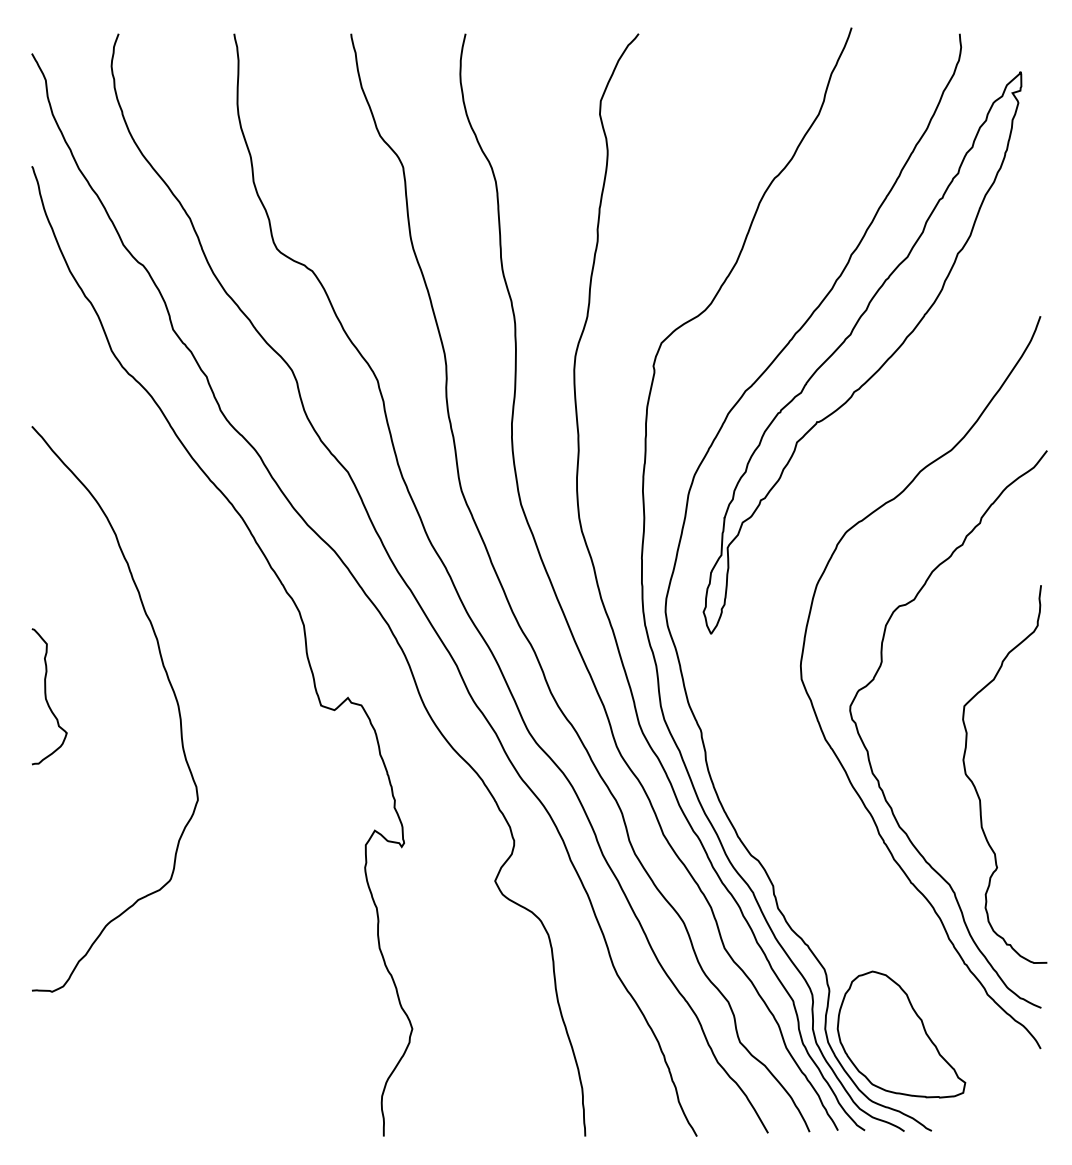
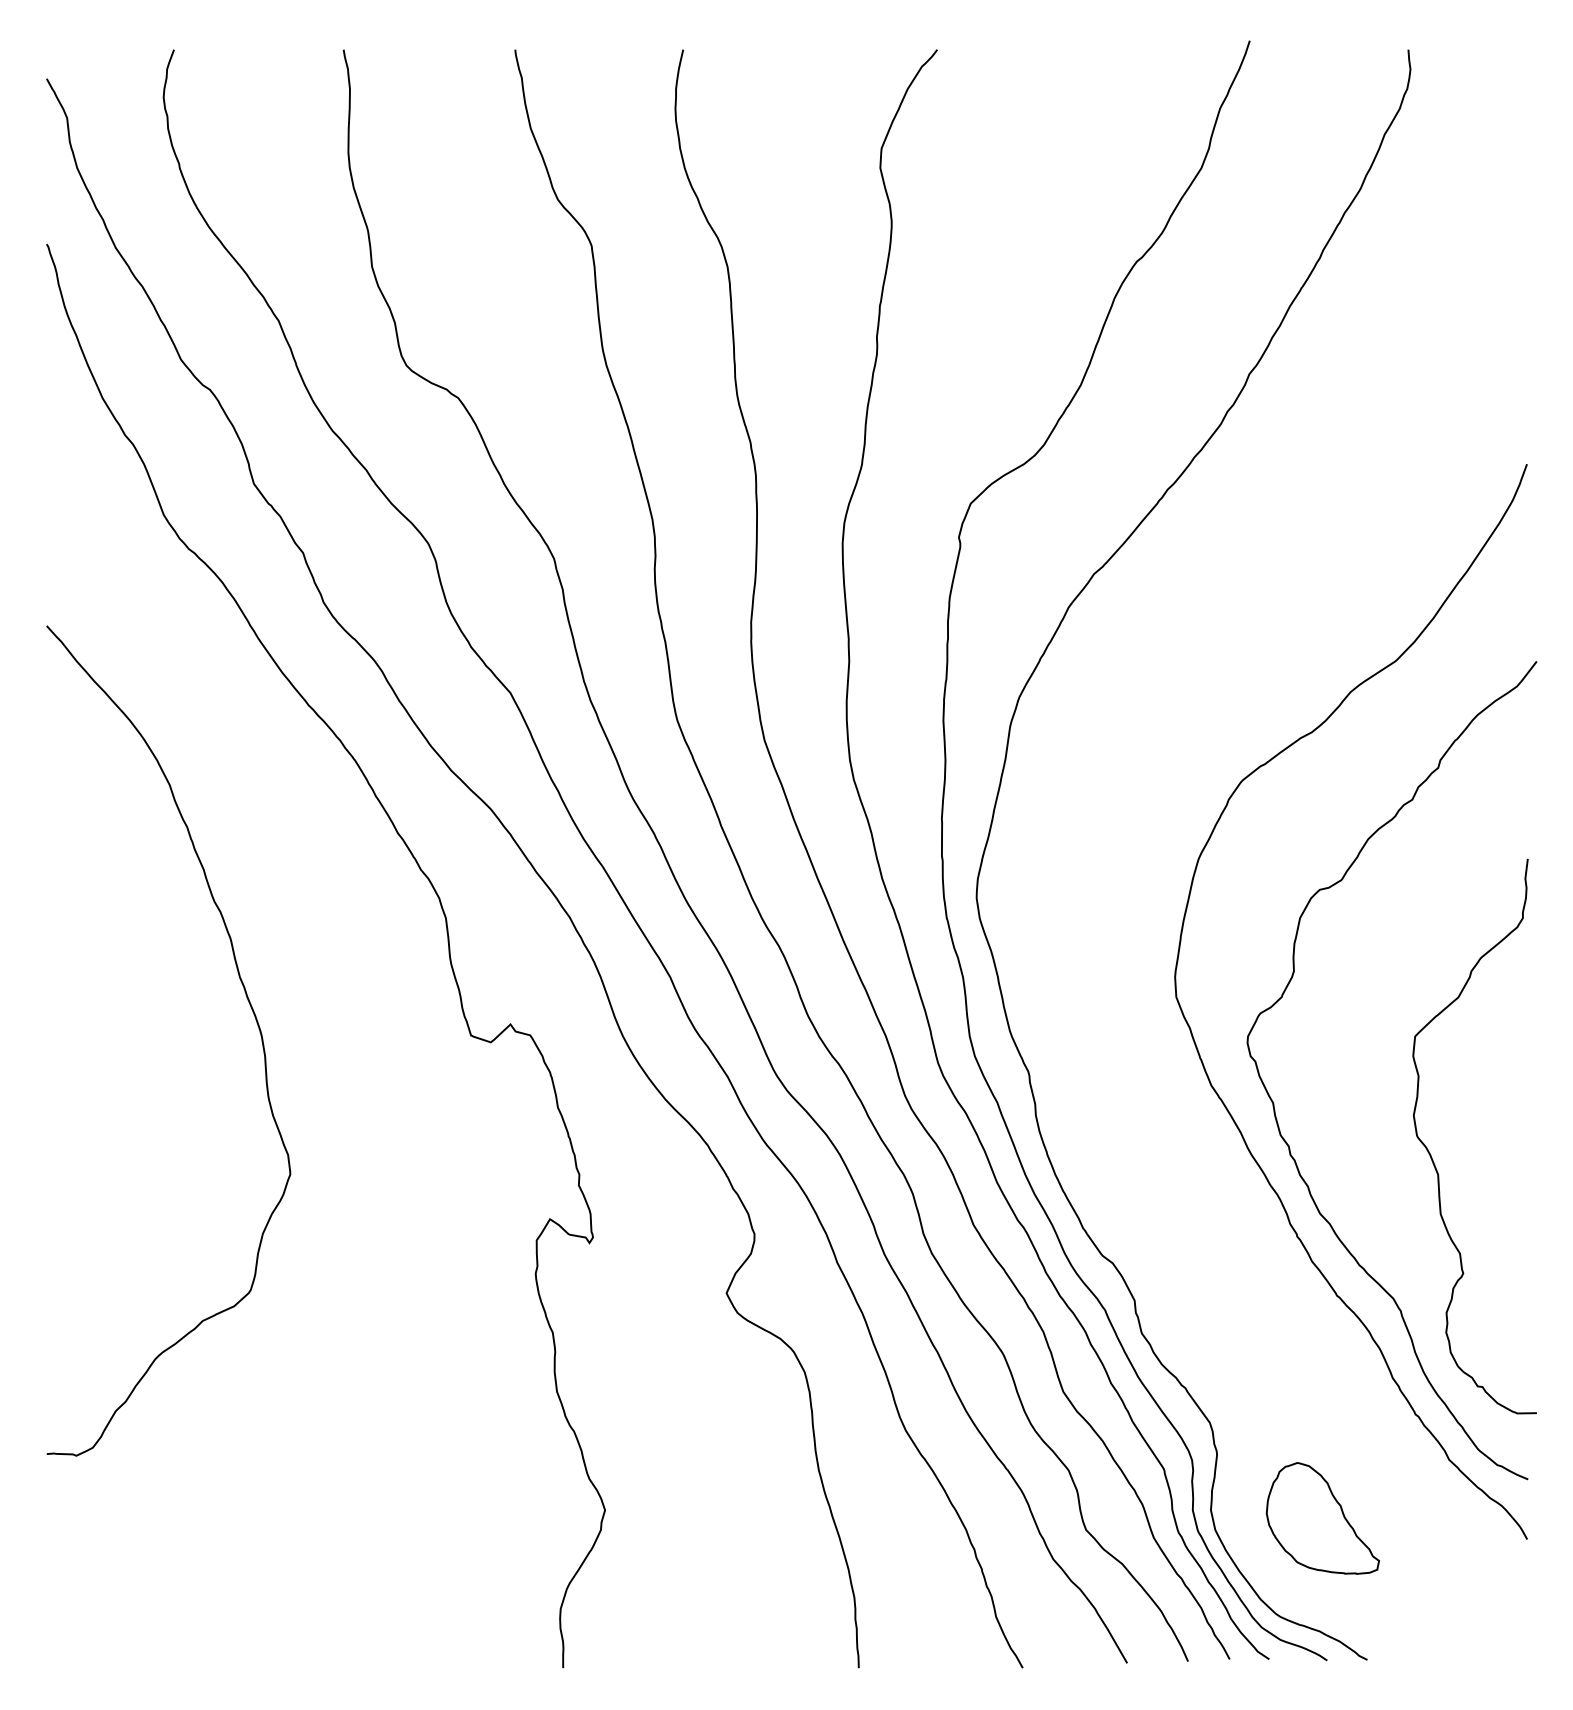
part: (862, 352) -> (1265, 517), removed
curve: (46, 696) -> (68, 1022), removed
part: (901, 1034) -> (1322, 1518), size x0.6

